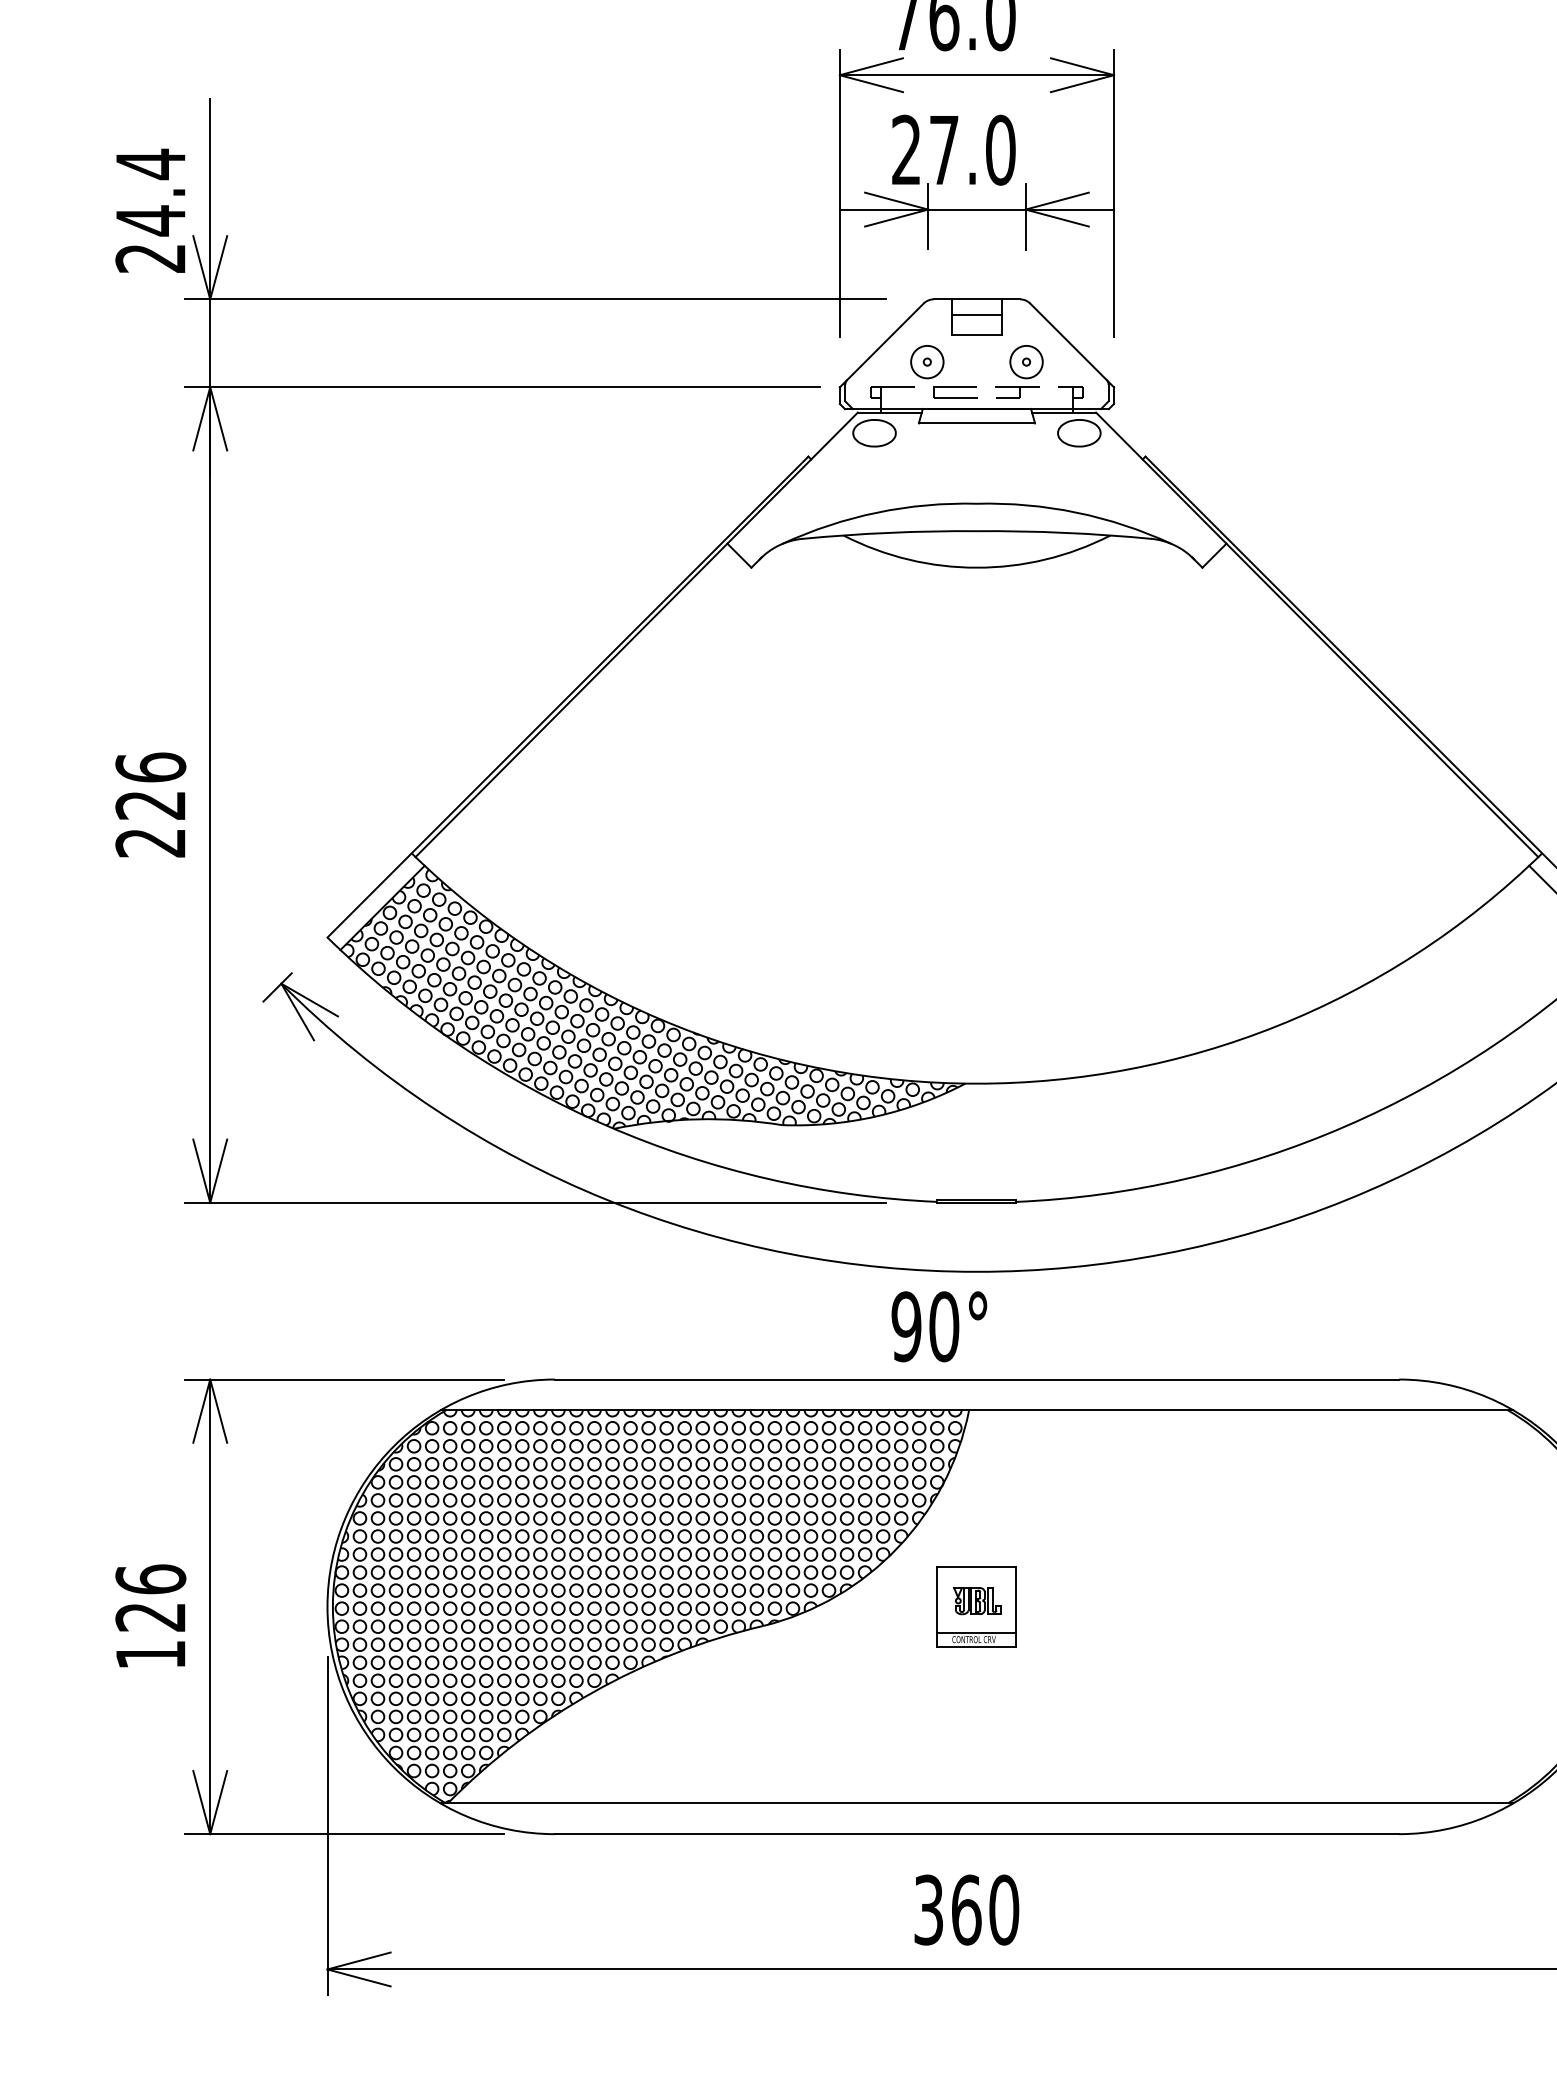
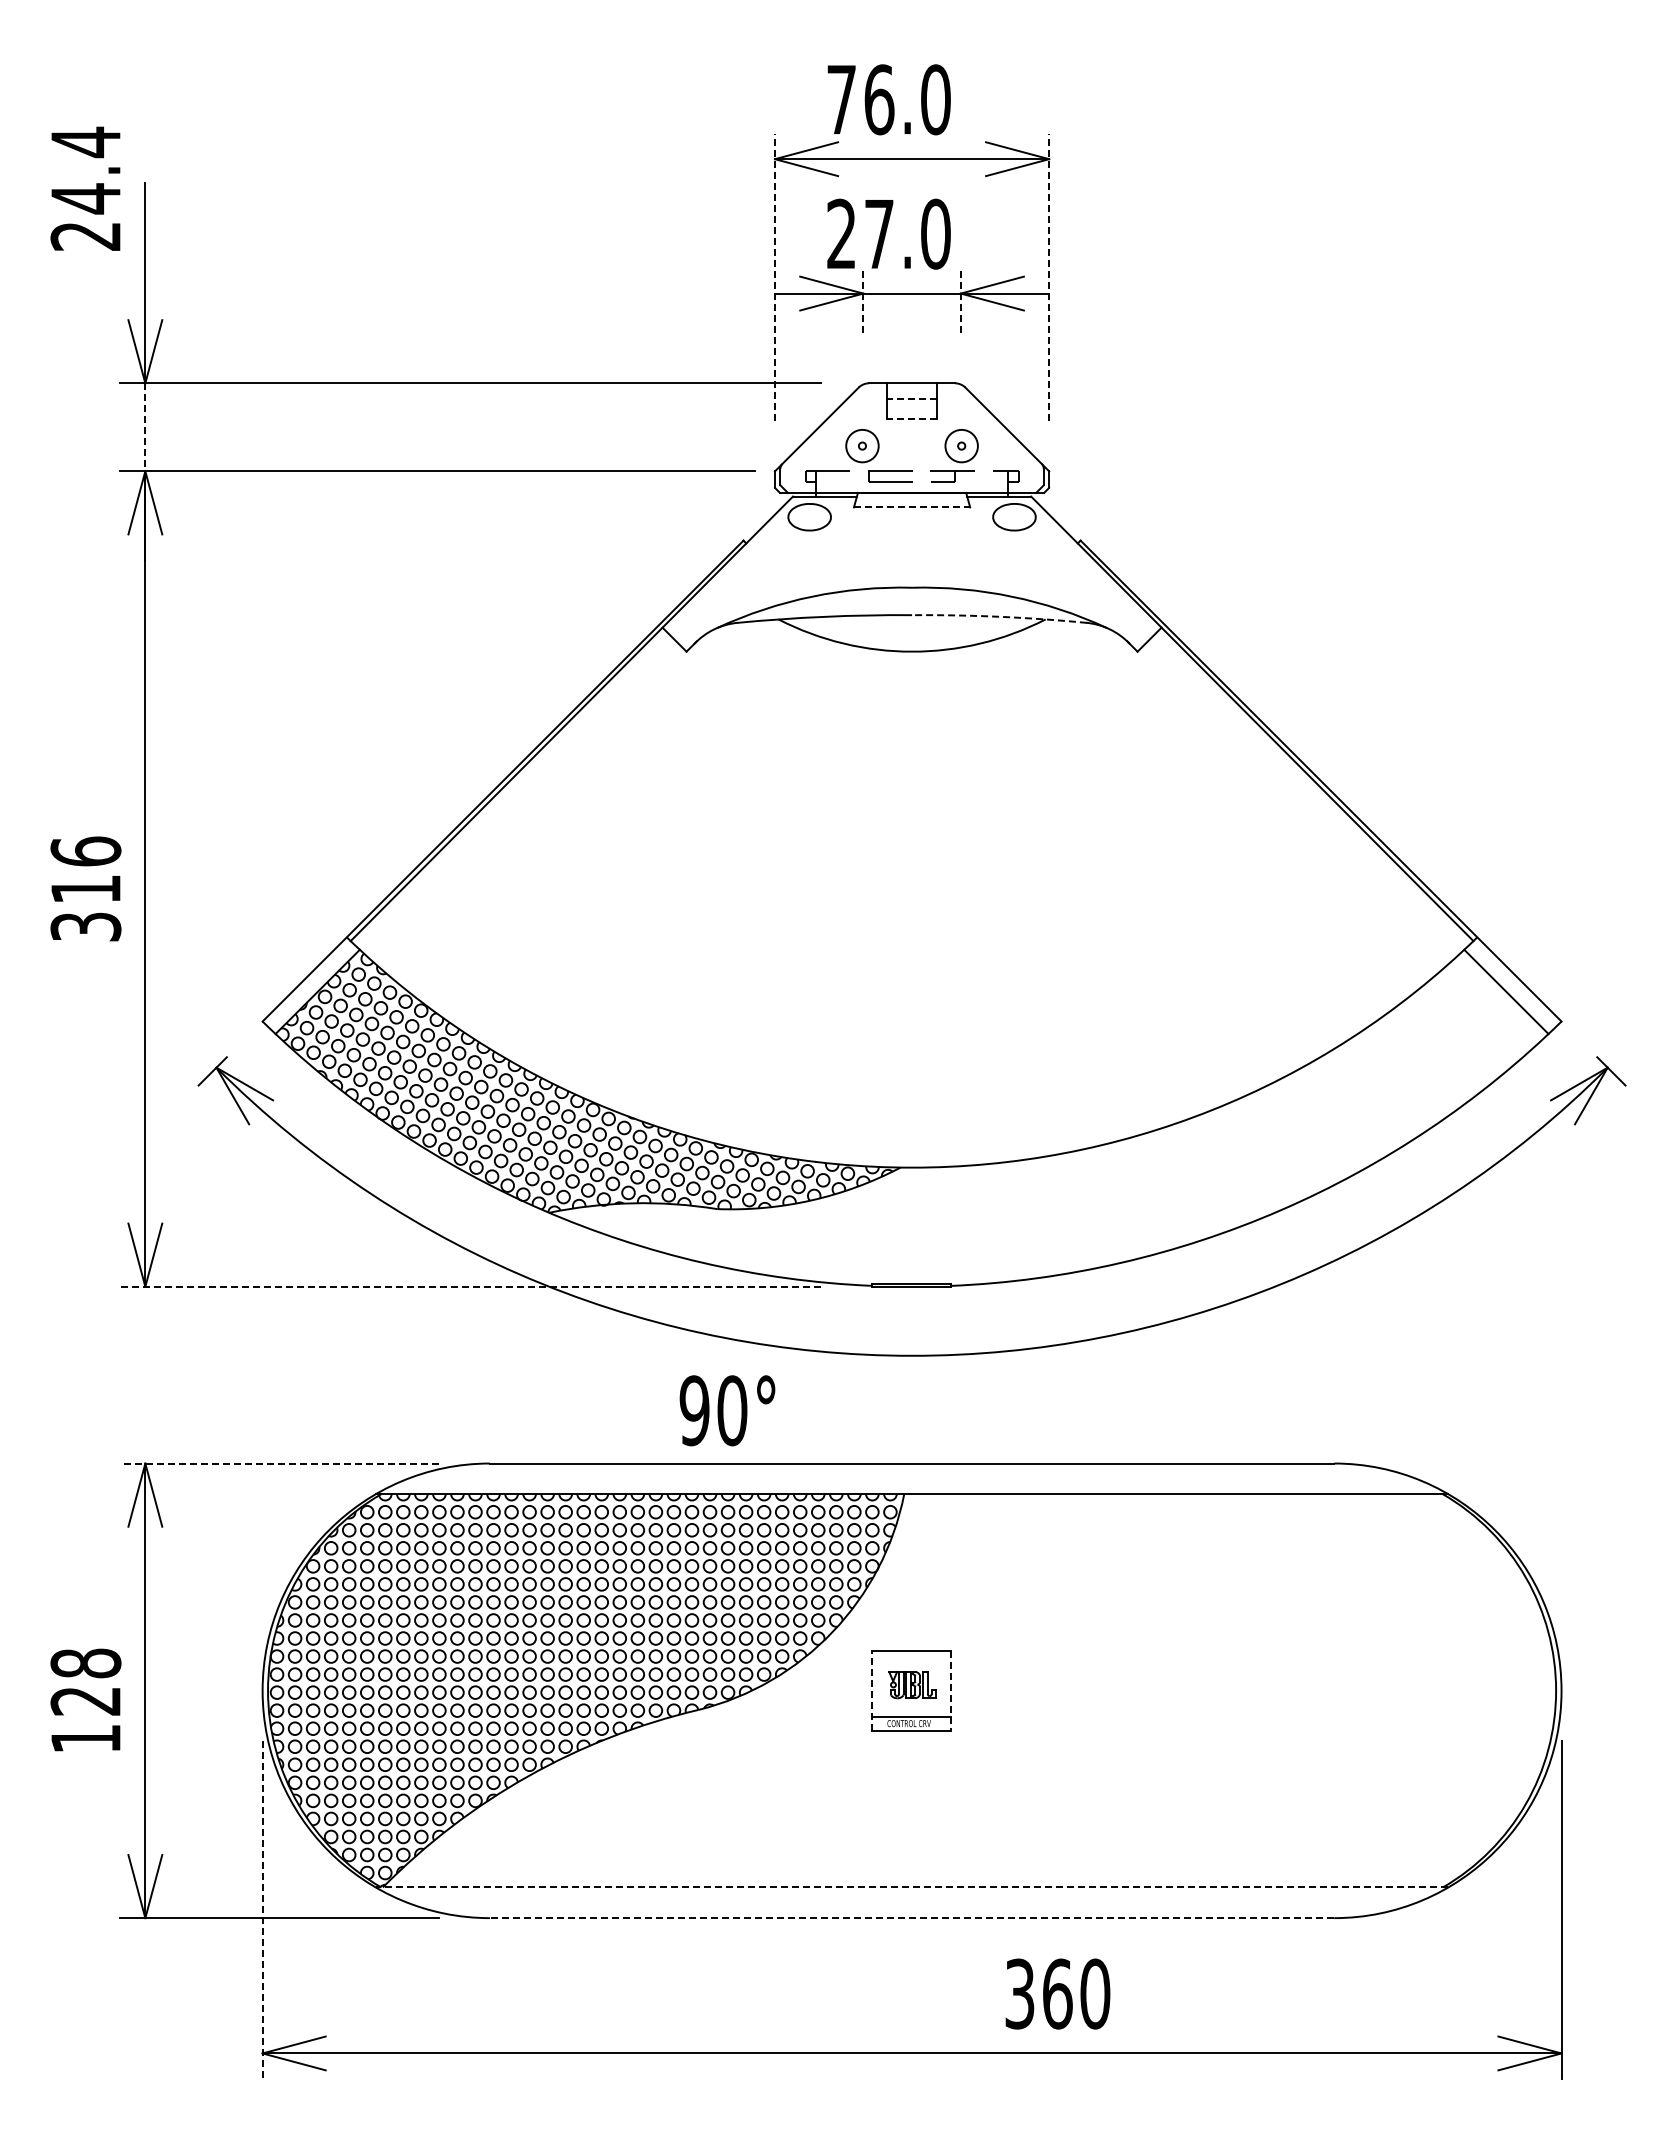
line: (839, 192) -> (774, 276), solid -> dashed
line: (1114, 192) -> (1049, 276), solid -> dashed
text: (150, 210) -> (85, 188), moved
line: (928, 216) -> (863, 300), solid -> dashed
line: (1025, 216) -> (960, 300), solid -> dashed
line: (976, 314) -> (911, 398), solid -> dashed
line: (976, 335) -> (911, 419), solid -> dashed
line: (210, 343) -> (145, 427), solid -> dashed
line: (977, 423) -> (912, 507), solid -> dashed
arc: (1064, 532) -> (999, 616), solid -> dashed
text: (150, 824) -> (85, 908), 226 -> 316
line: (535, 1202) -> (470, 1286), solid -> dashed
text: (939, 1326) -> (727, 1410), moved
line: (344, 1379) -> (279, 1463), solid -> dashed
text: (150, 1579) -> (85, 1663), 126 -> 128
line: (936, 1606) -> (871, 1690), solid -> dashed
line: (1016, 1606) -> (951, 1690), solid -> dashed
line: (976, 1803) -> (911, 1887), solid -> dashed
line: (327, 1826) -> (262, 1910), solid -> dashed
line: (976, 1834) -> (911, 1918), solid -> dashed
text: (966, 1909) -> (1057, 1993), moved

